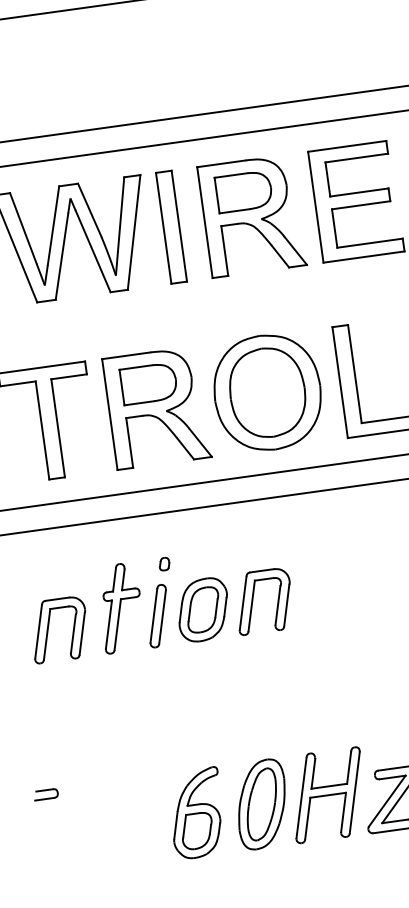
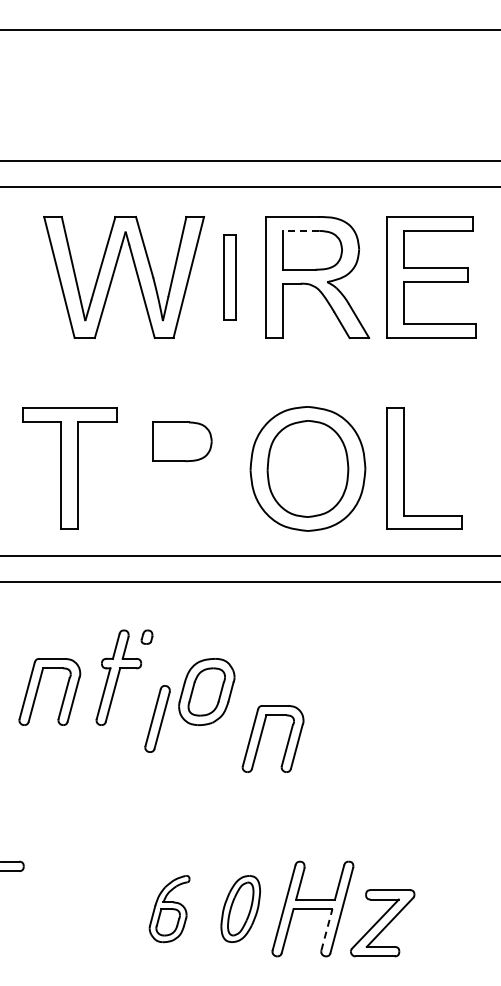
line: (230, 175) -> (300, 230), solid -> dashed
part: (171, 227) -> (229, 277), size x0.7
part: (157, 407) -> (187, 468), removed
part: (163, 563) -> (146, 636), moved
part: (253, 598) -> (262, 734), moved
part: (158, 615) -> (157, 718), moved
part: (261, 803) -> (240, 908), size x0.7
line: (344, 812) -> (327, 929), solid -> dashed
part: (196, 813) -> (169, 908), size x0.7

